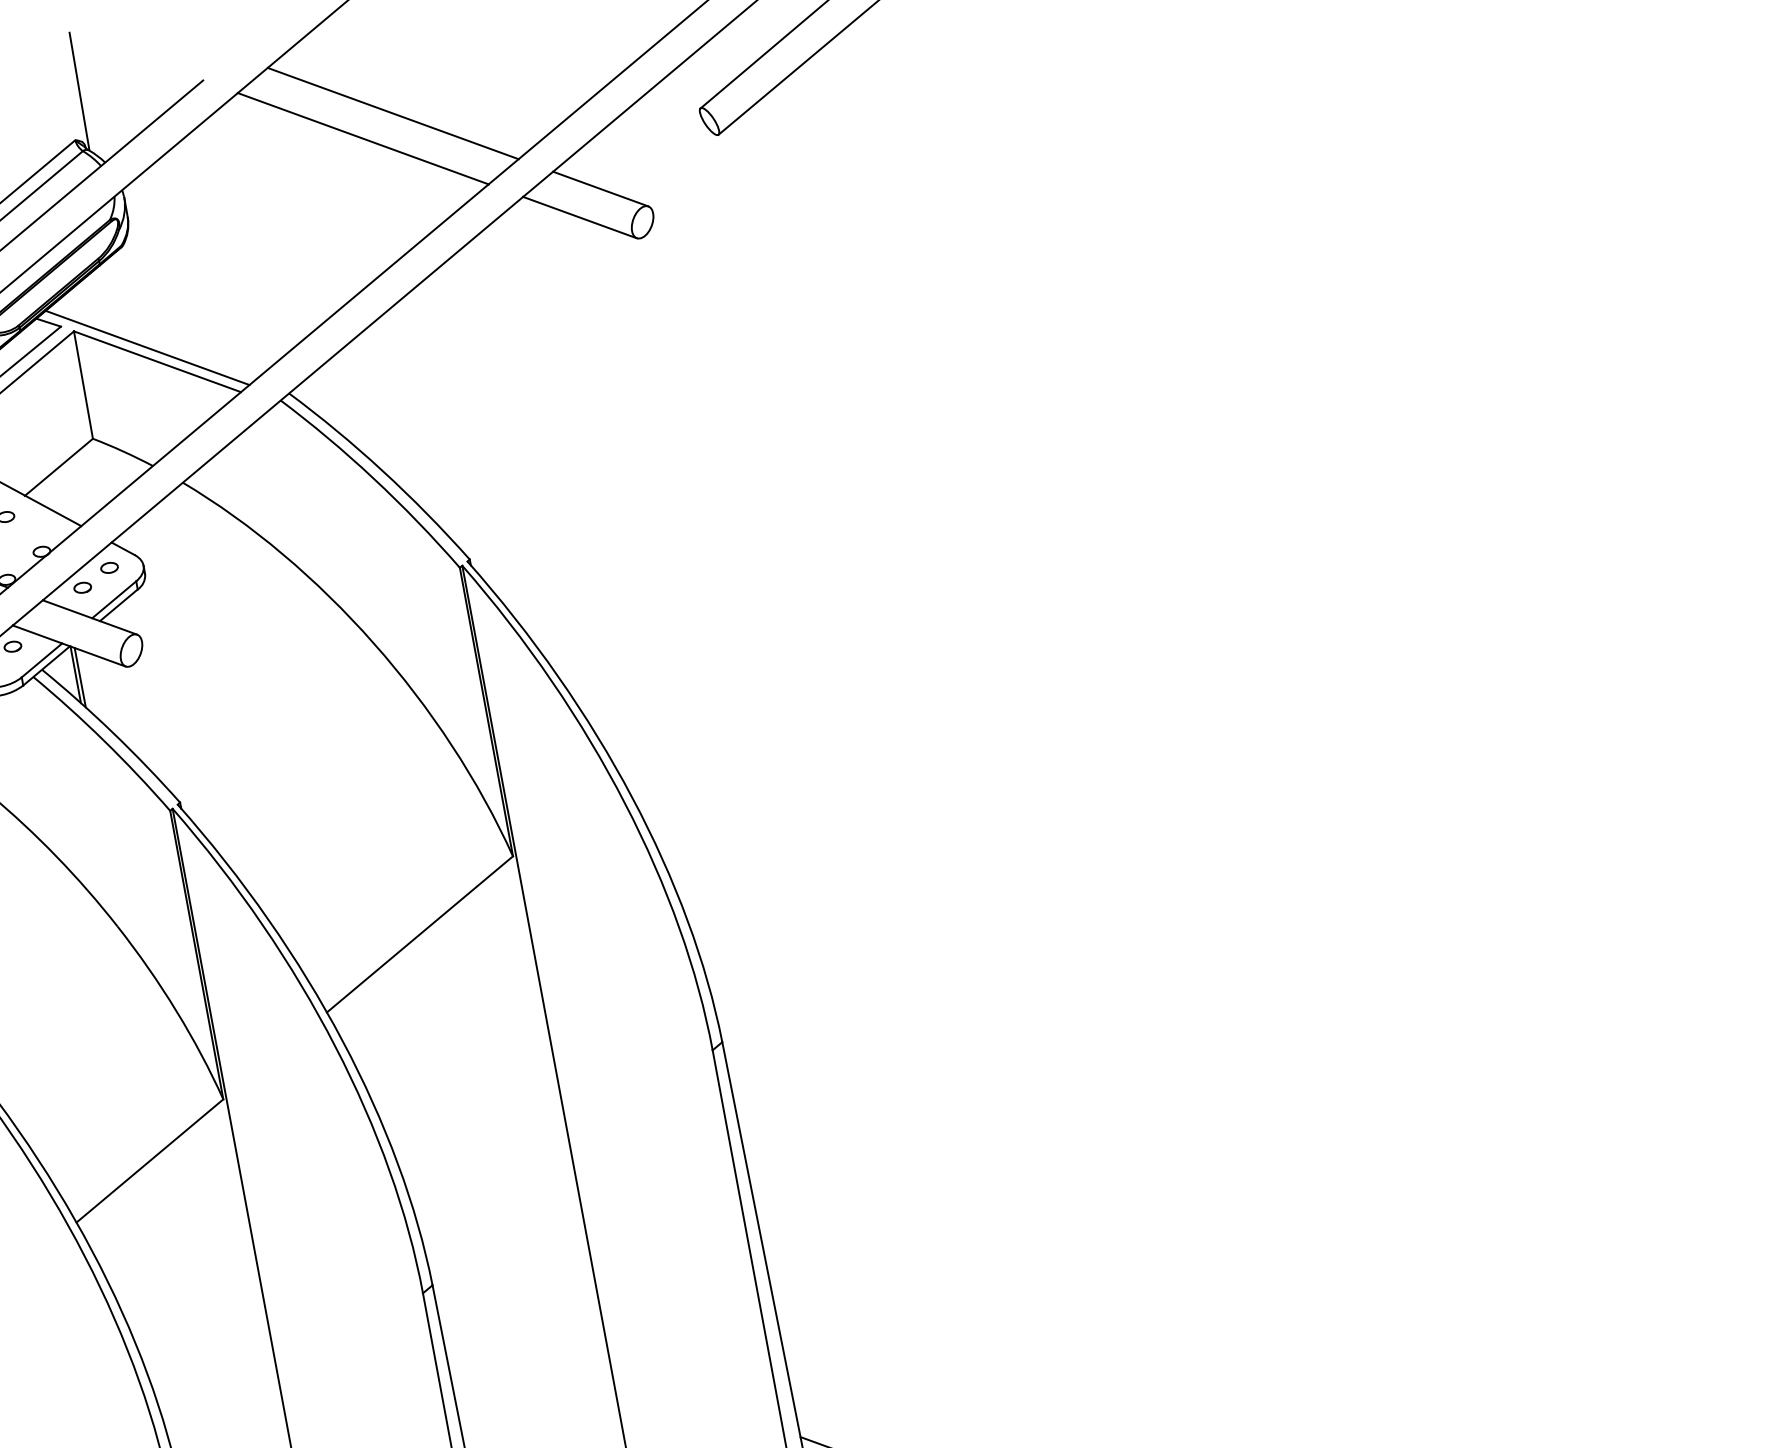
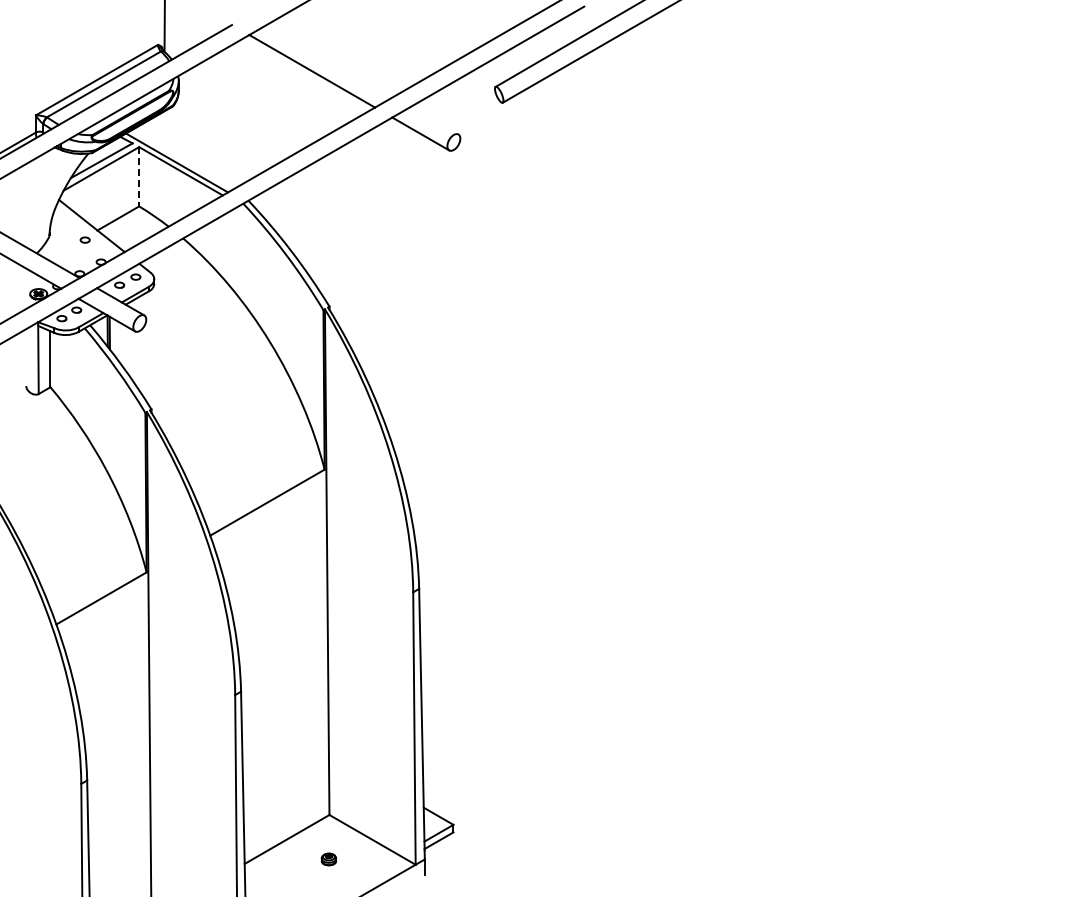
line: (392, 113) -> (330, 60), removed
line: (600, 188) -> (434, 120), removed
line: (83, 384) -> (139, 176), solid -> dashed

